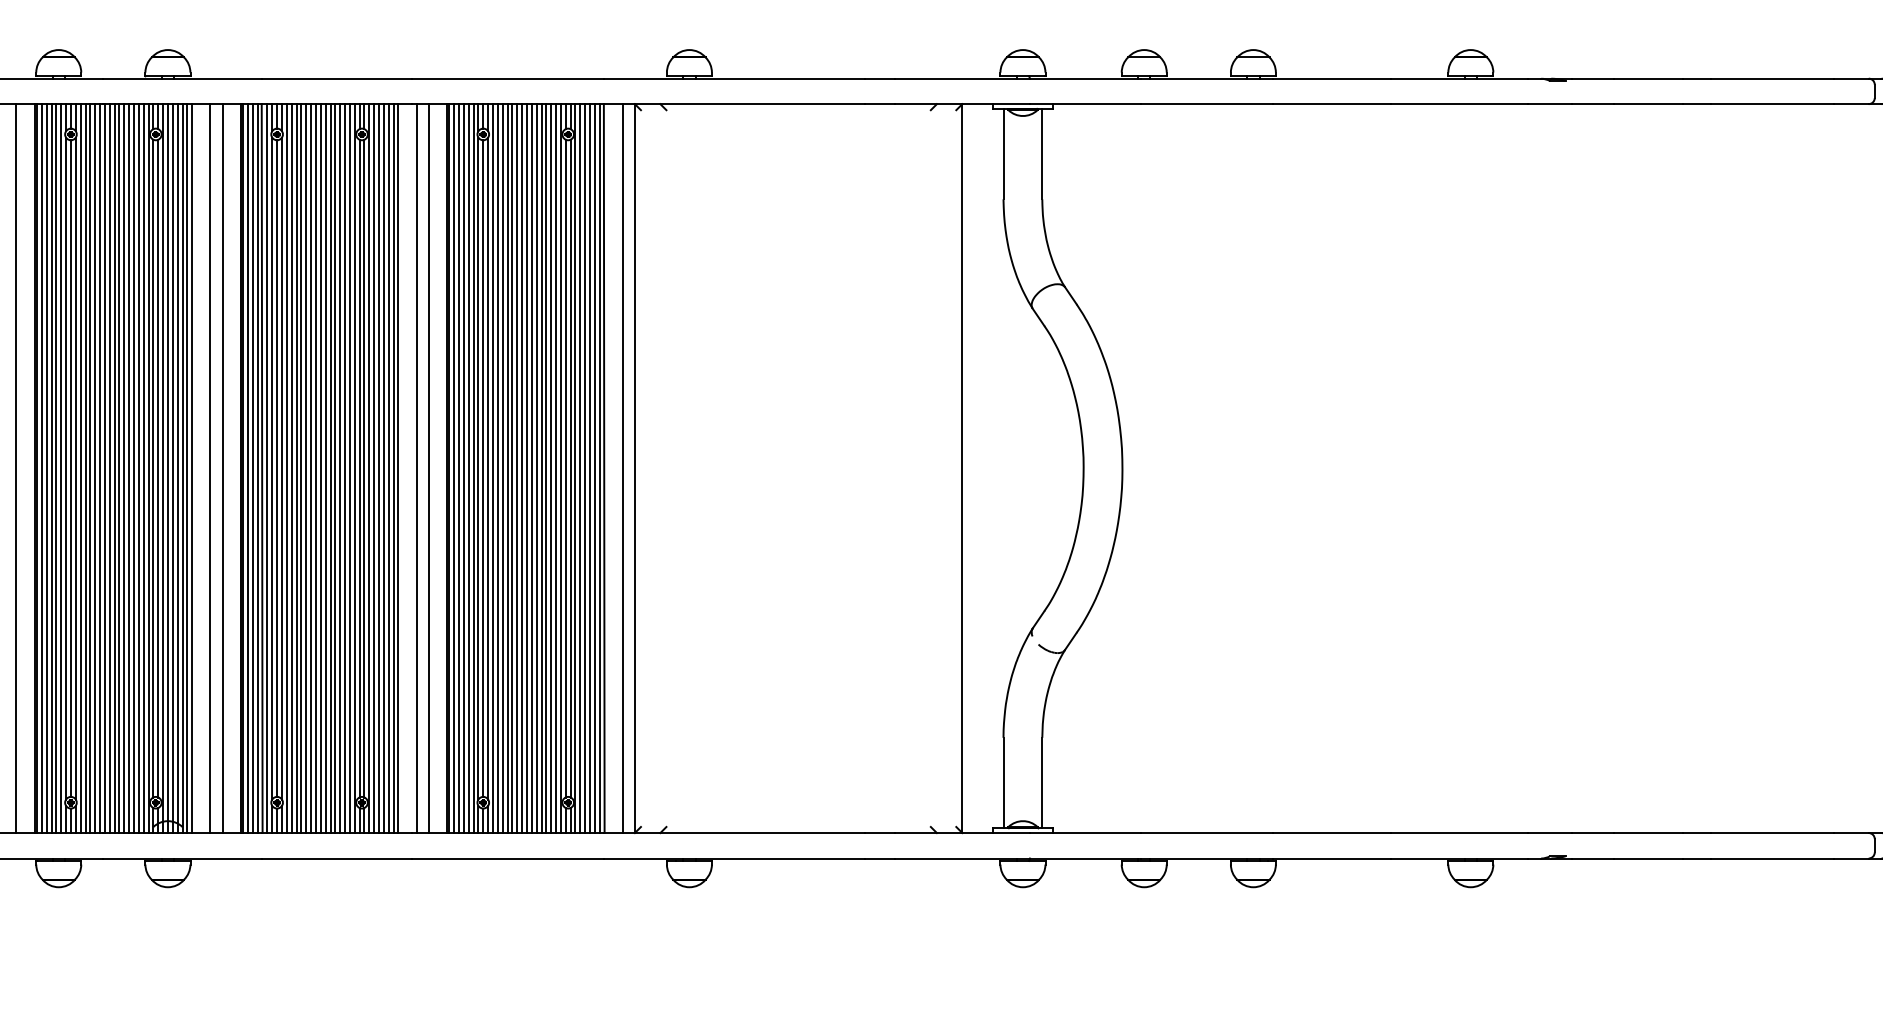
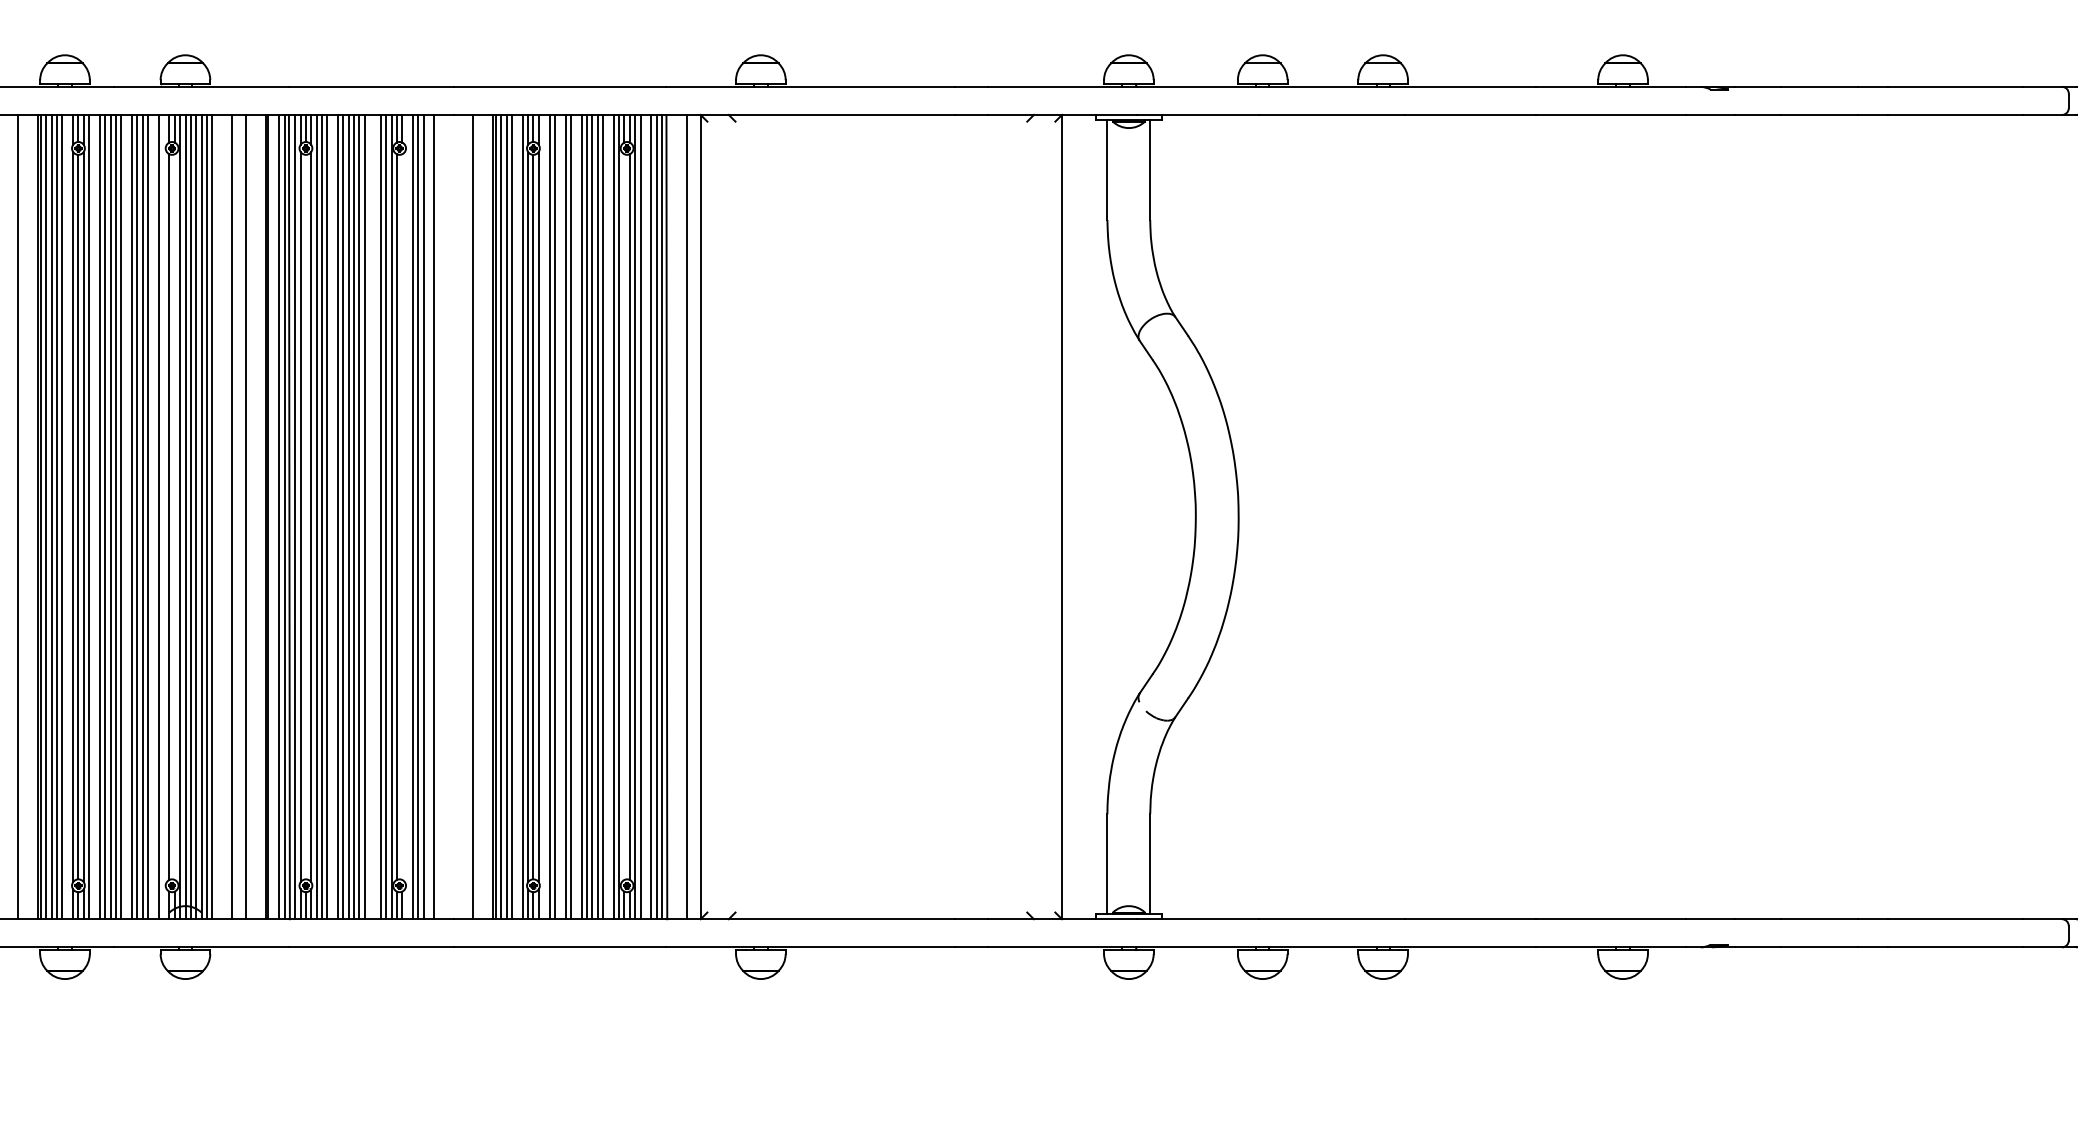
line: (61, 468) -> (67, 516), removed
line: (85, 468) -> (94, 516), removed
line: (114, 468) -> (126, 516), removed
line: (138, 468) -> (153, 516), removed
line: (148, 468) -> (164, 516), removed
line: (158, 468) -> (174, 517), removed
line: (247, 468) -> (273, 516), removed
line: (276, 468) -> (305, 516), removed
line: (301, 468) -> (332, 516), removed
line: (335, 468) -> (370, 516), removed
line: (340, 468) -> (375, 516), removed
line: (364, 468) -> (402, 517), removed
line: (369, 468) -> (407, 516), removed
line: (389, 468) -> (429, 516), removed
line: (398, 468) -> (439, 516), removed
line: (416, 468) -> (459, 516), removed
line: (468, 468) -> (517, 516), removed
line: (493, 468) -> (544, 516), removed
line: (507, 468) -> (560, 516), removed
line: (522, 468) -> (576, 516), removed
line: (551, 468) -> (608, 516), removed
line: (565, 468) -> (624, 517), removed
line: (584, 468) -> (645, 516), removed

